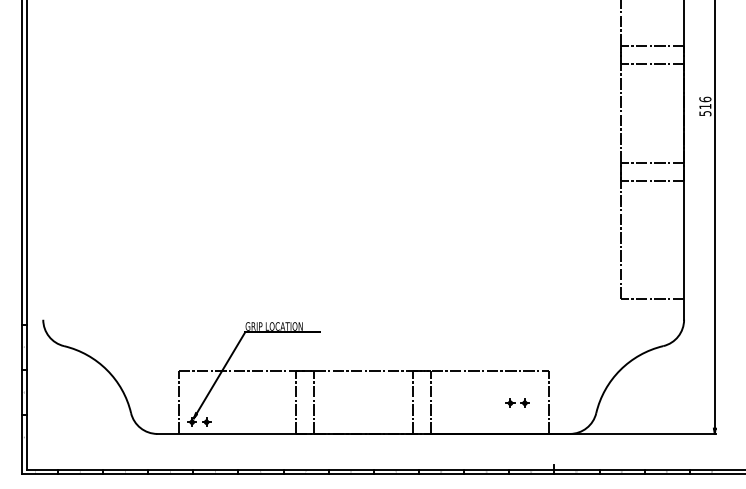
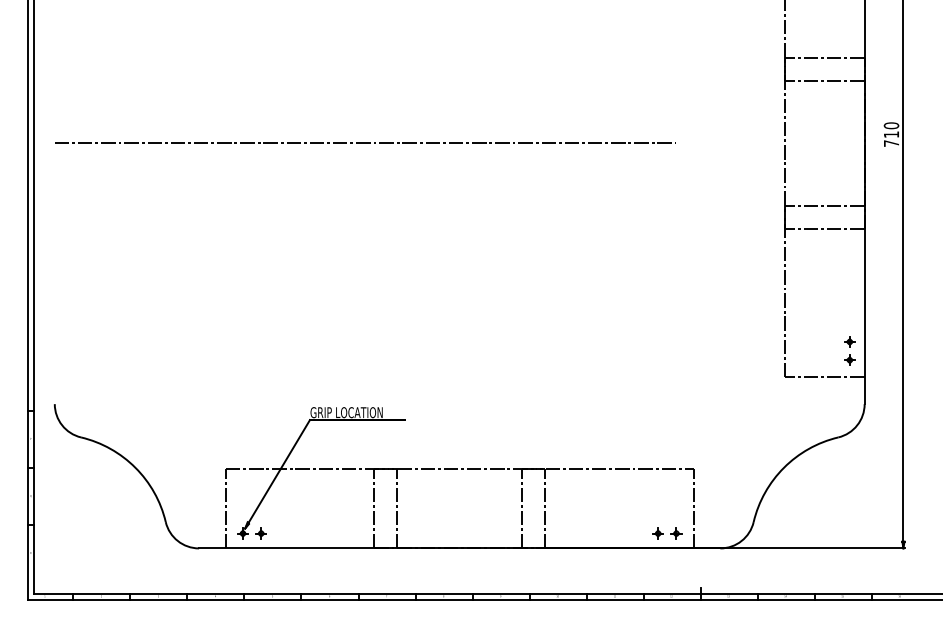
text: (705, 106) -> (891, 134), 516 -> 710
line: (289, 113) -> (365, 143), added
part: (672, 277) -> (849, 350), added
part: (517, 403) -> (667, 533), moved

